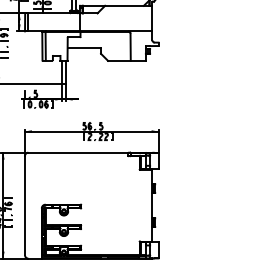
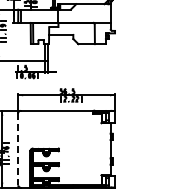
line: (25, 206) -> (18, 149), solid -> dashed

